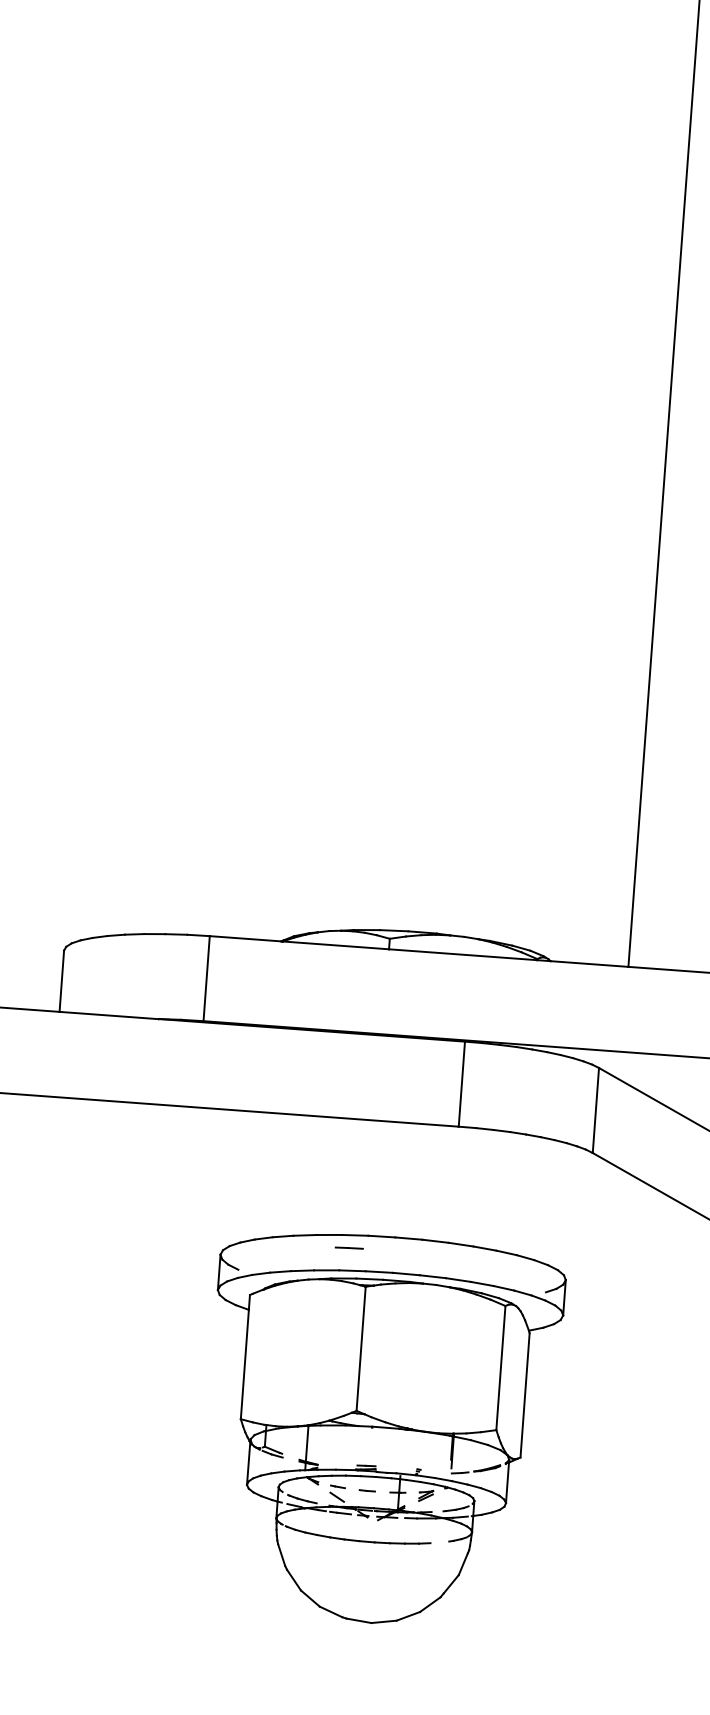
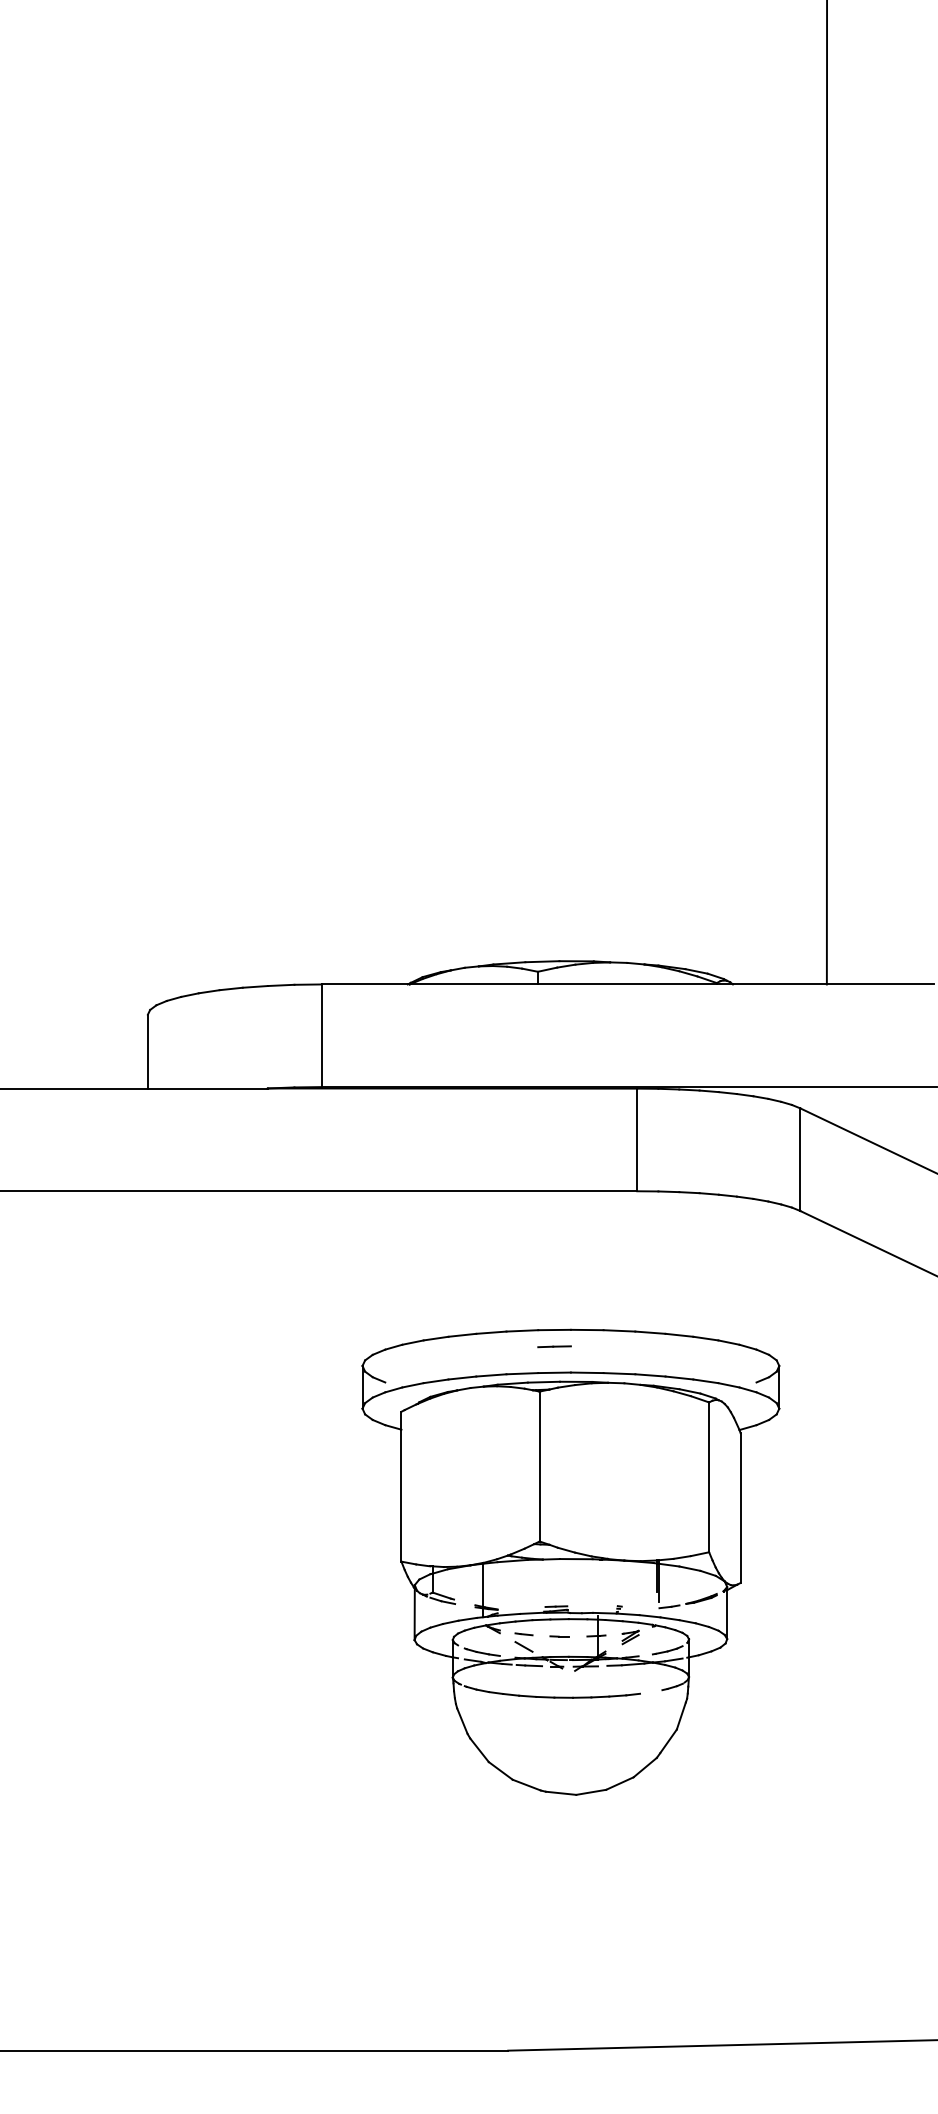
line: (349, 1247) -> (554, 1346), moved

